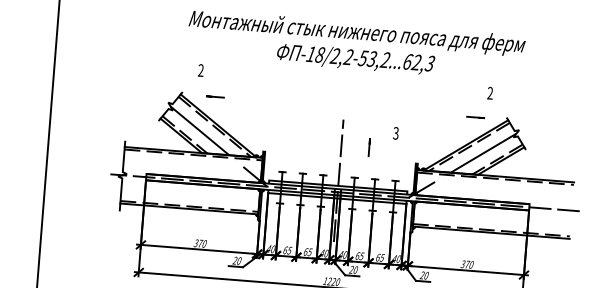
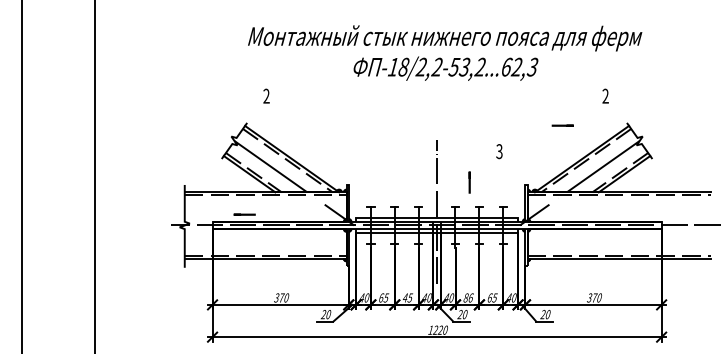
line: (215, 96) -> (244, 214), moved
line: (475, 117) -> (562, 125), moved
line: (369, 147) -> (469, 182), moved
text: (306, 251) -> (405, 297), 65 -> 45
text: (359, 255) -> (468, 297), 65 -> 86

